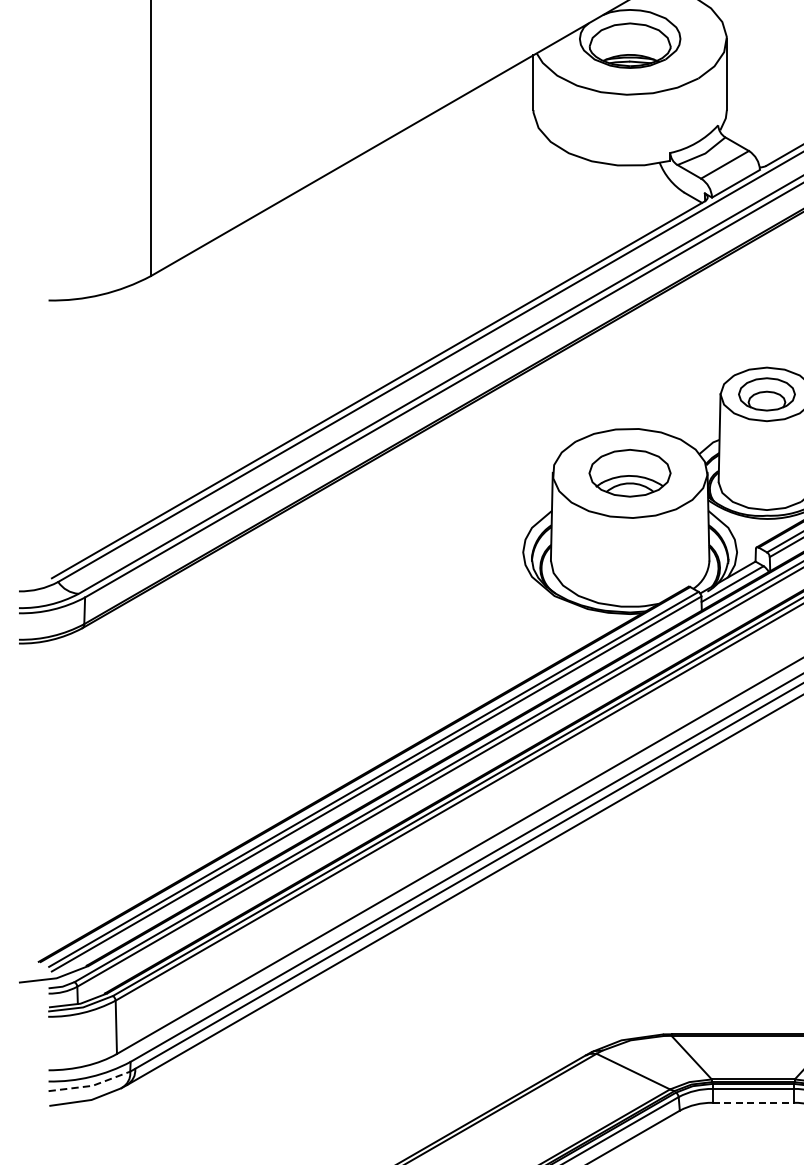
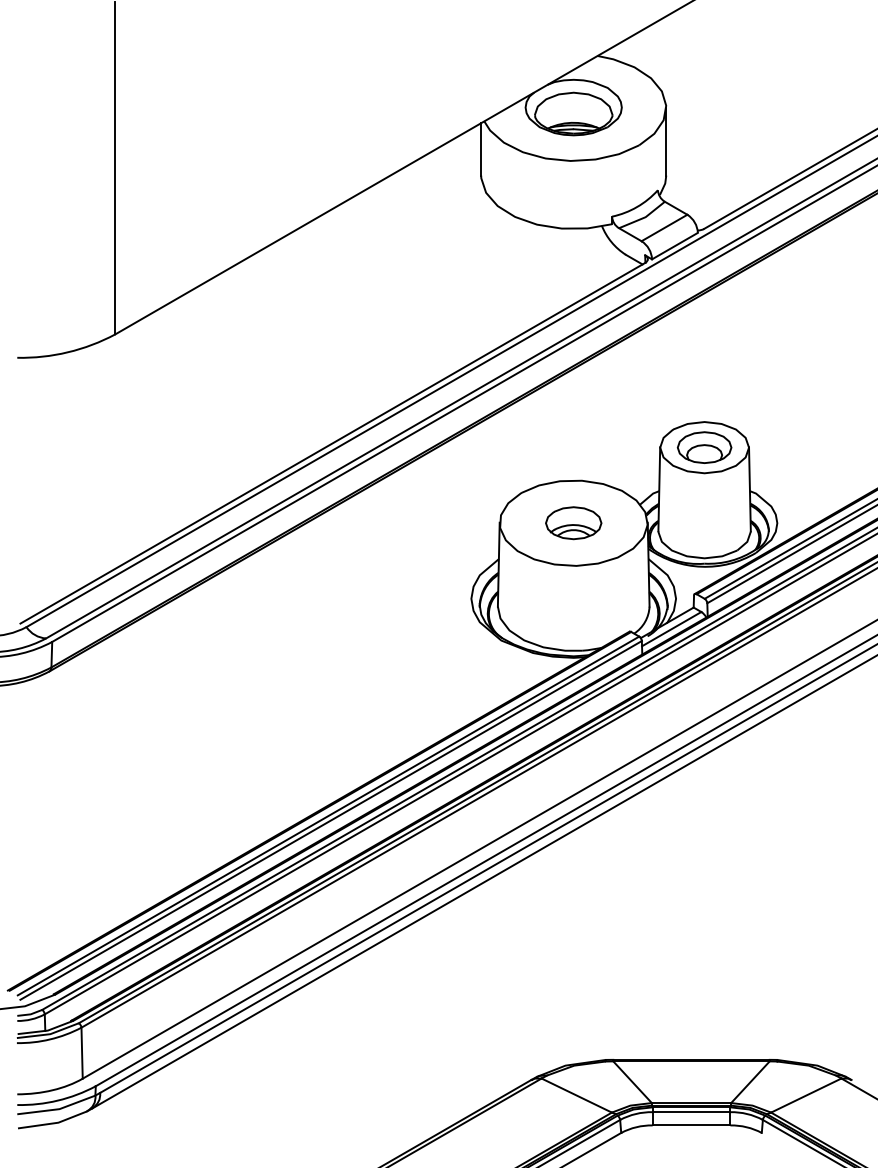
part: (629, 473) -> (573, 523), size x0.71
line: (91, 1086) -> (58, 1109), dashed -> solid
line: (753, 1102) -> (691, 1125), dashed -> solid

